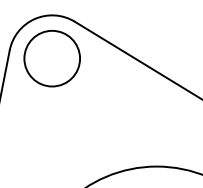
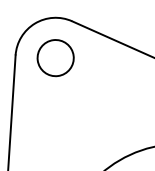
circle: (51, 58) -> (55, 57), size x0.7

